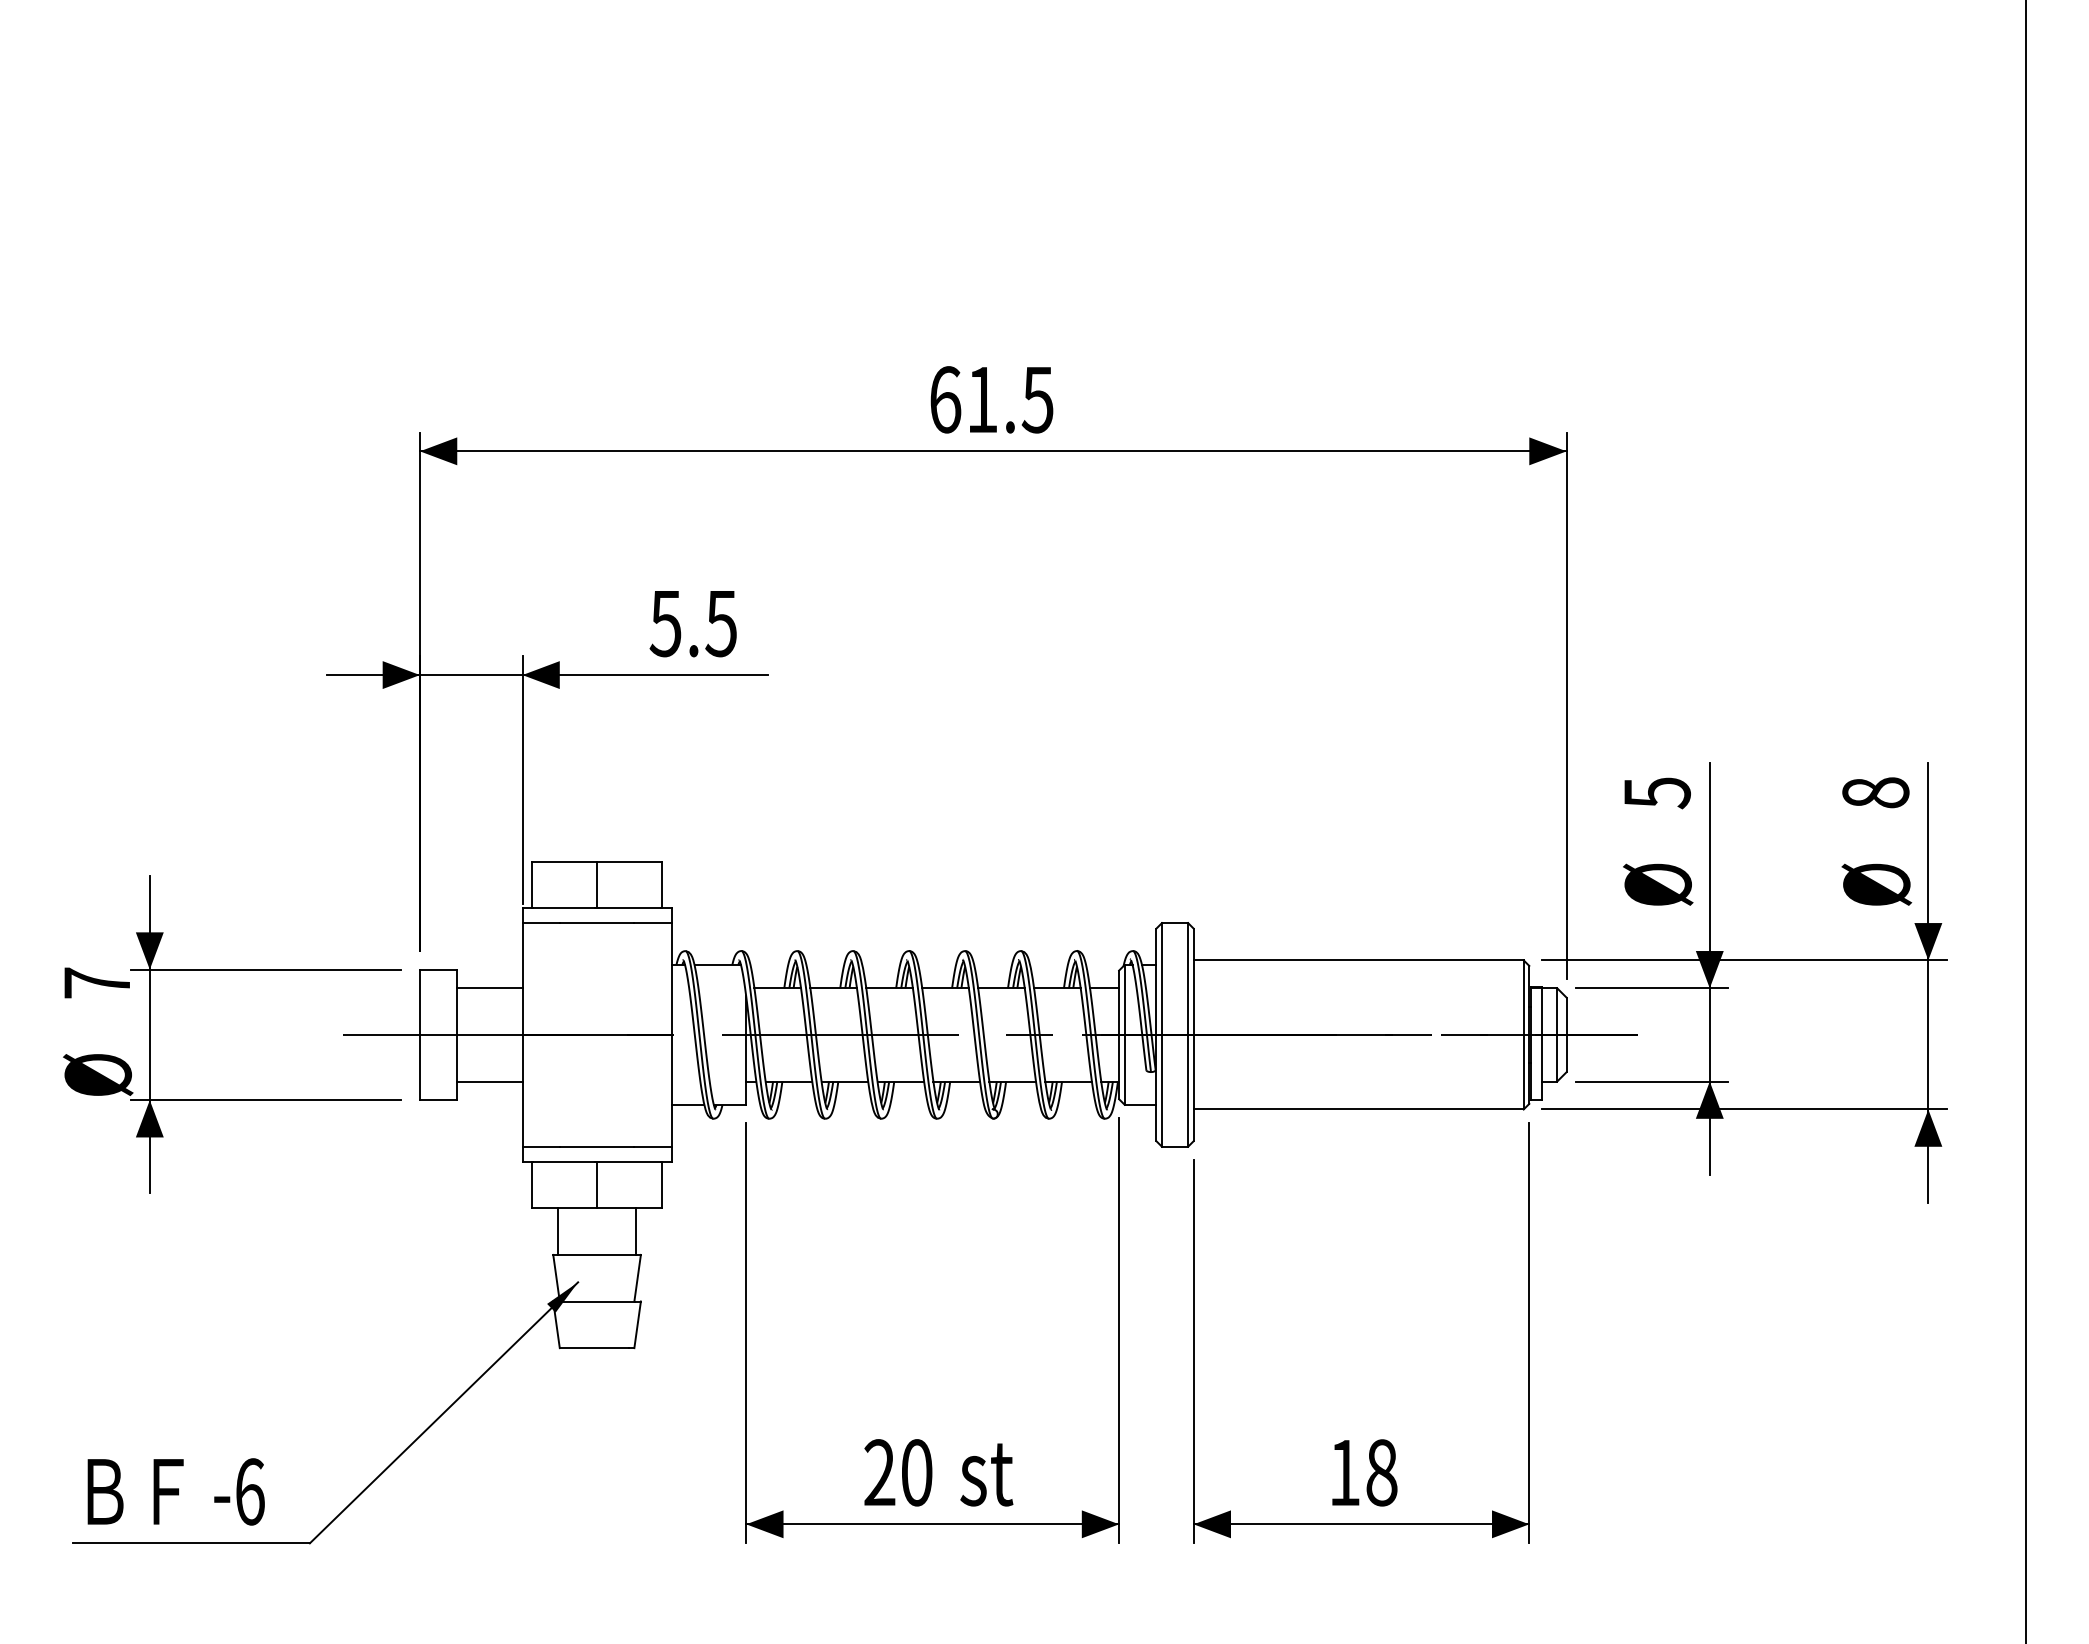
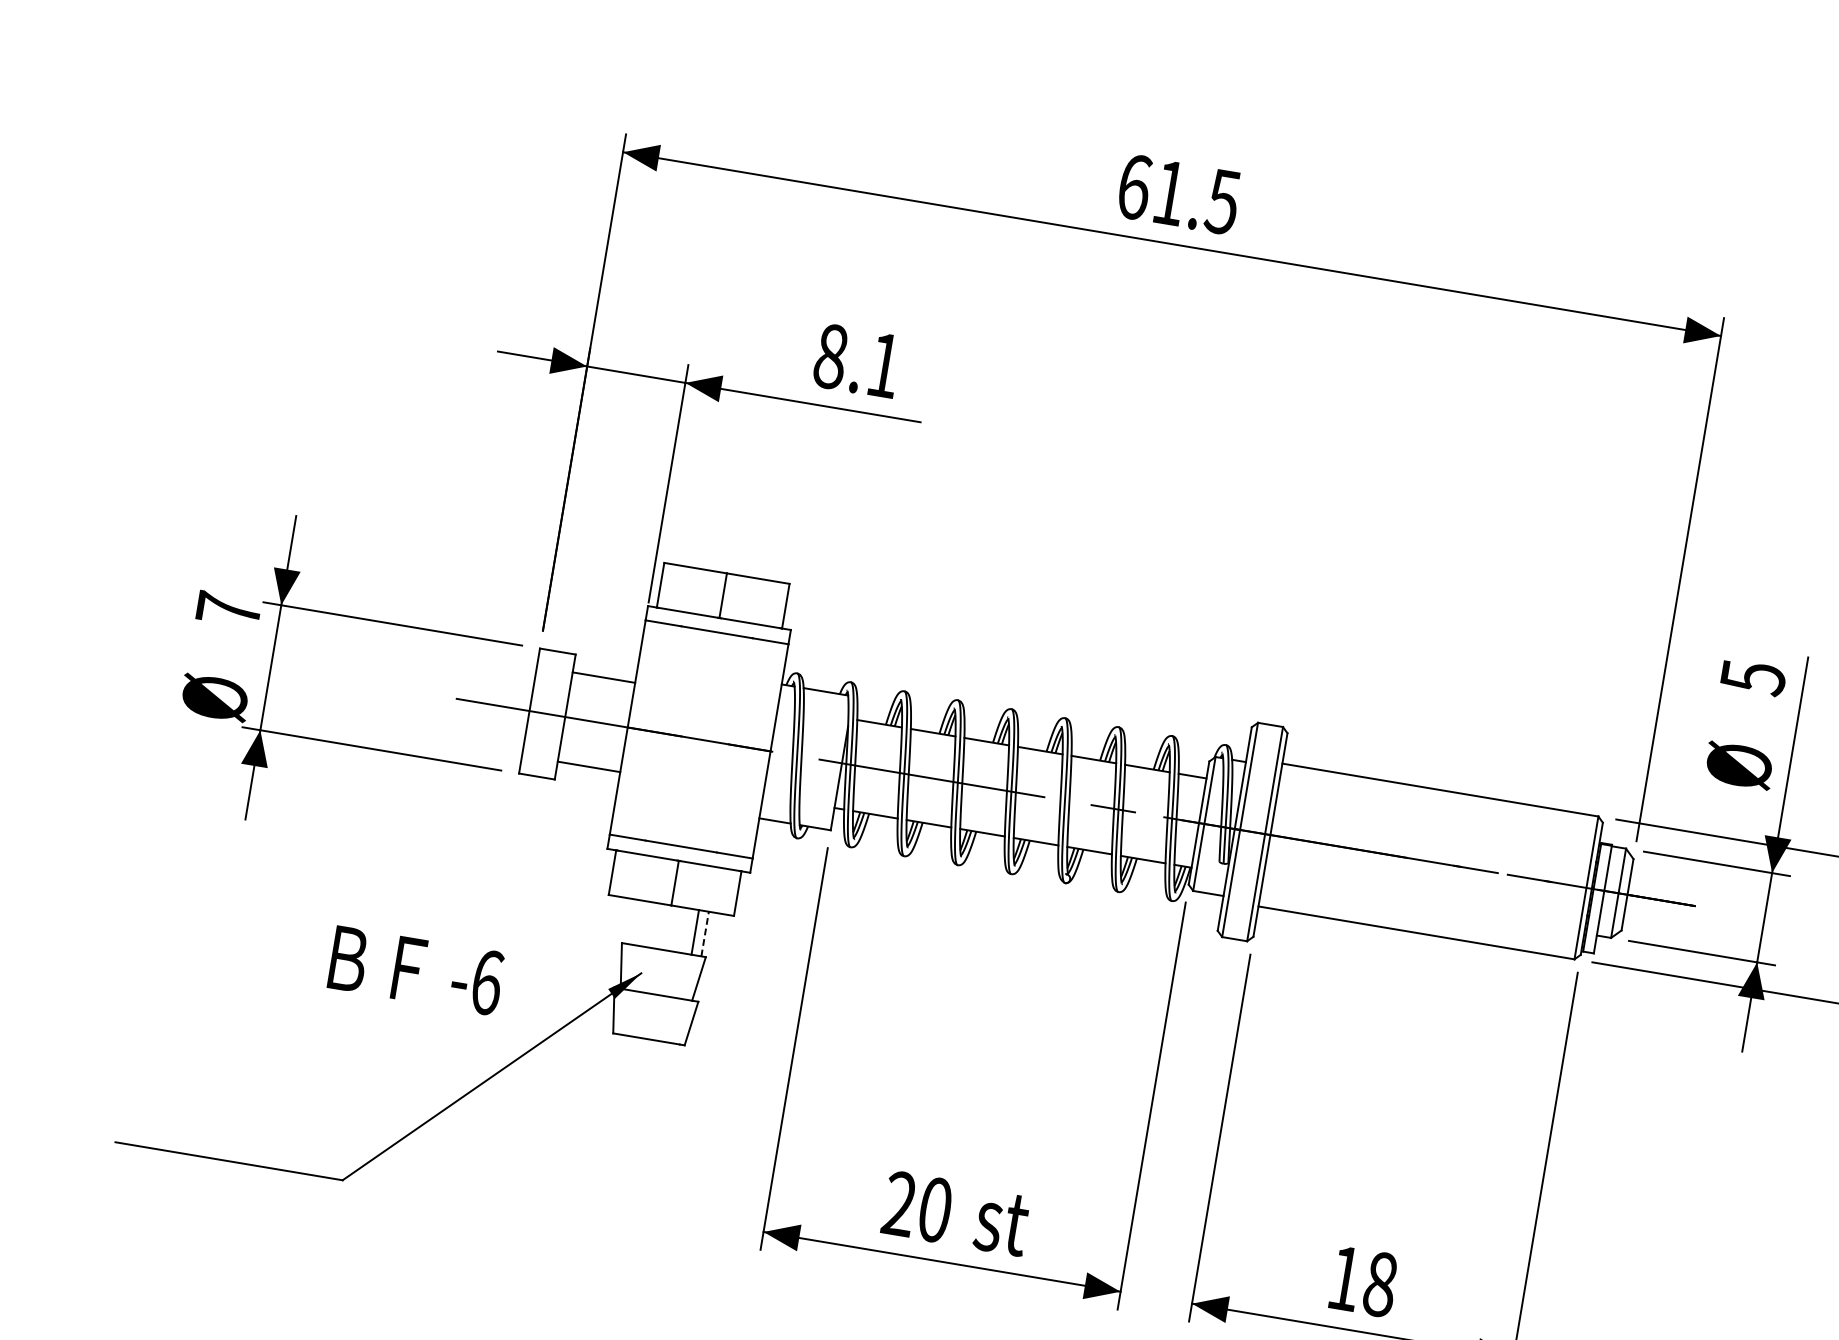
text: (692, 623) -> (856, 360), 5.5 -> 8.1
line: (557, 1231) -> (694, 932), moved
line: (636, 1231) -> (705, 933), solid -> dashed
text: (175, 1491) -> (415, 970), moved

